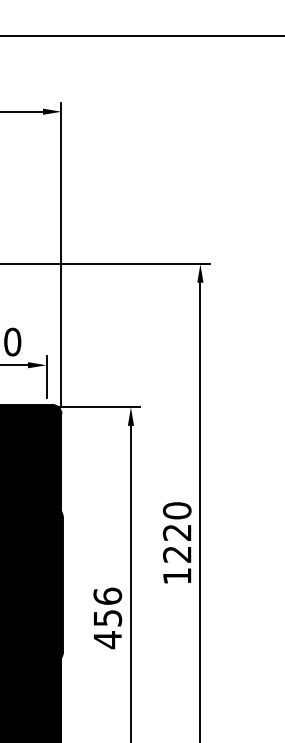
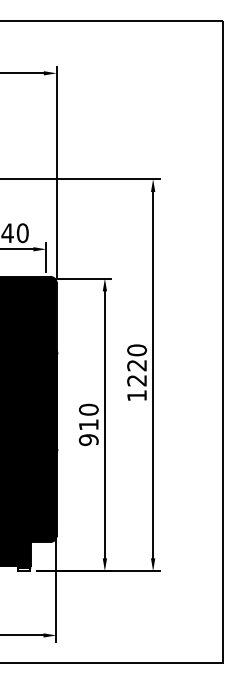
text: (107, 617) -> (88, 424), 456 -> 910

